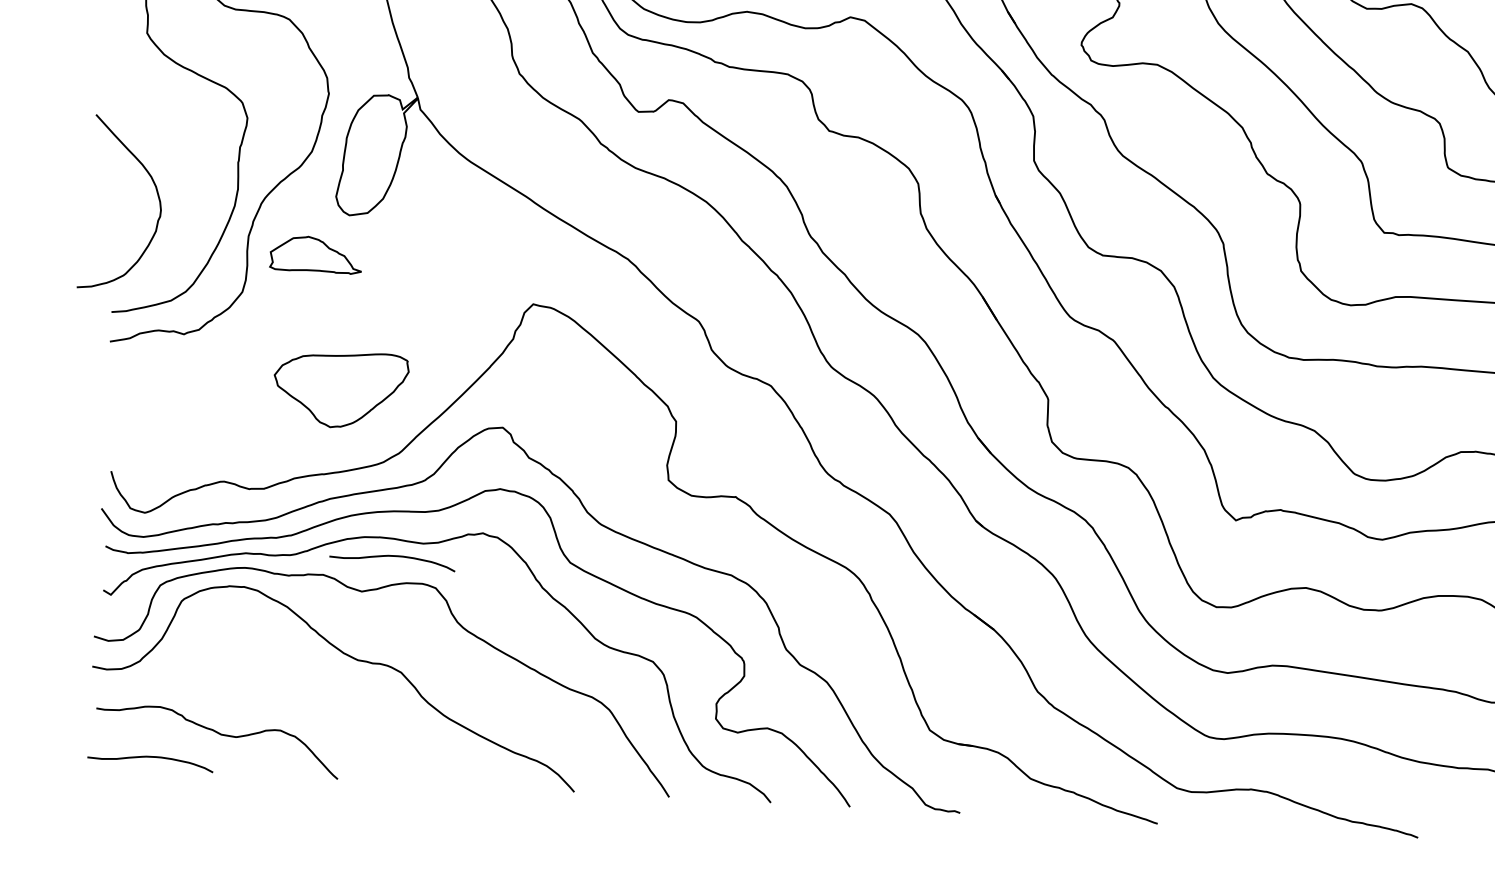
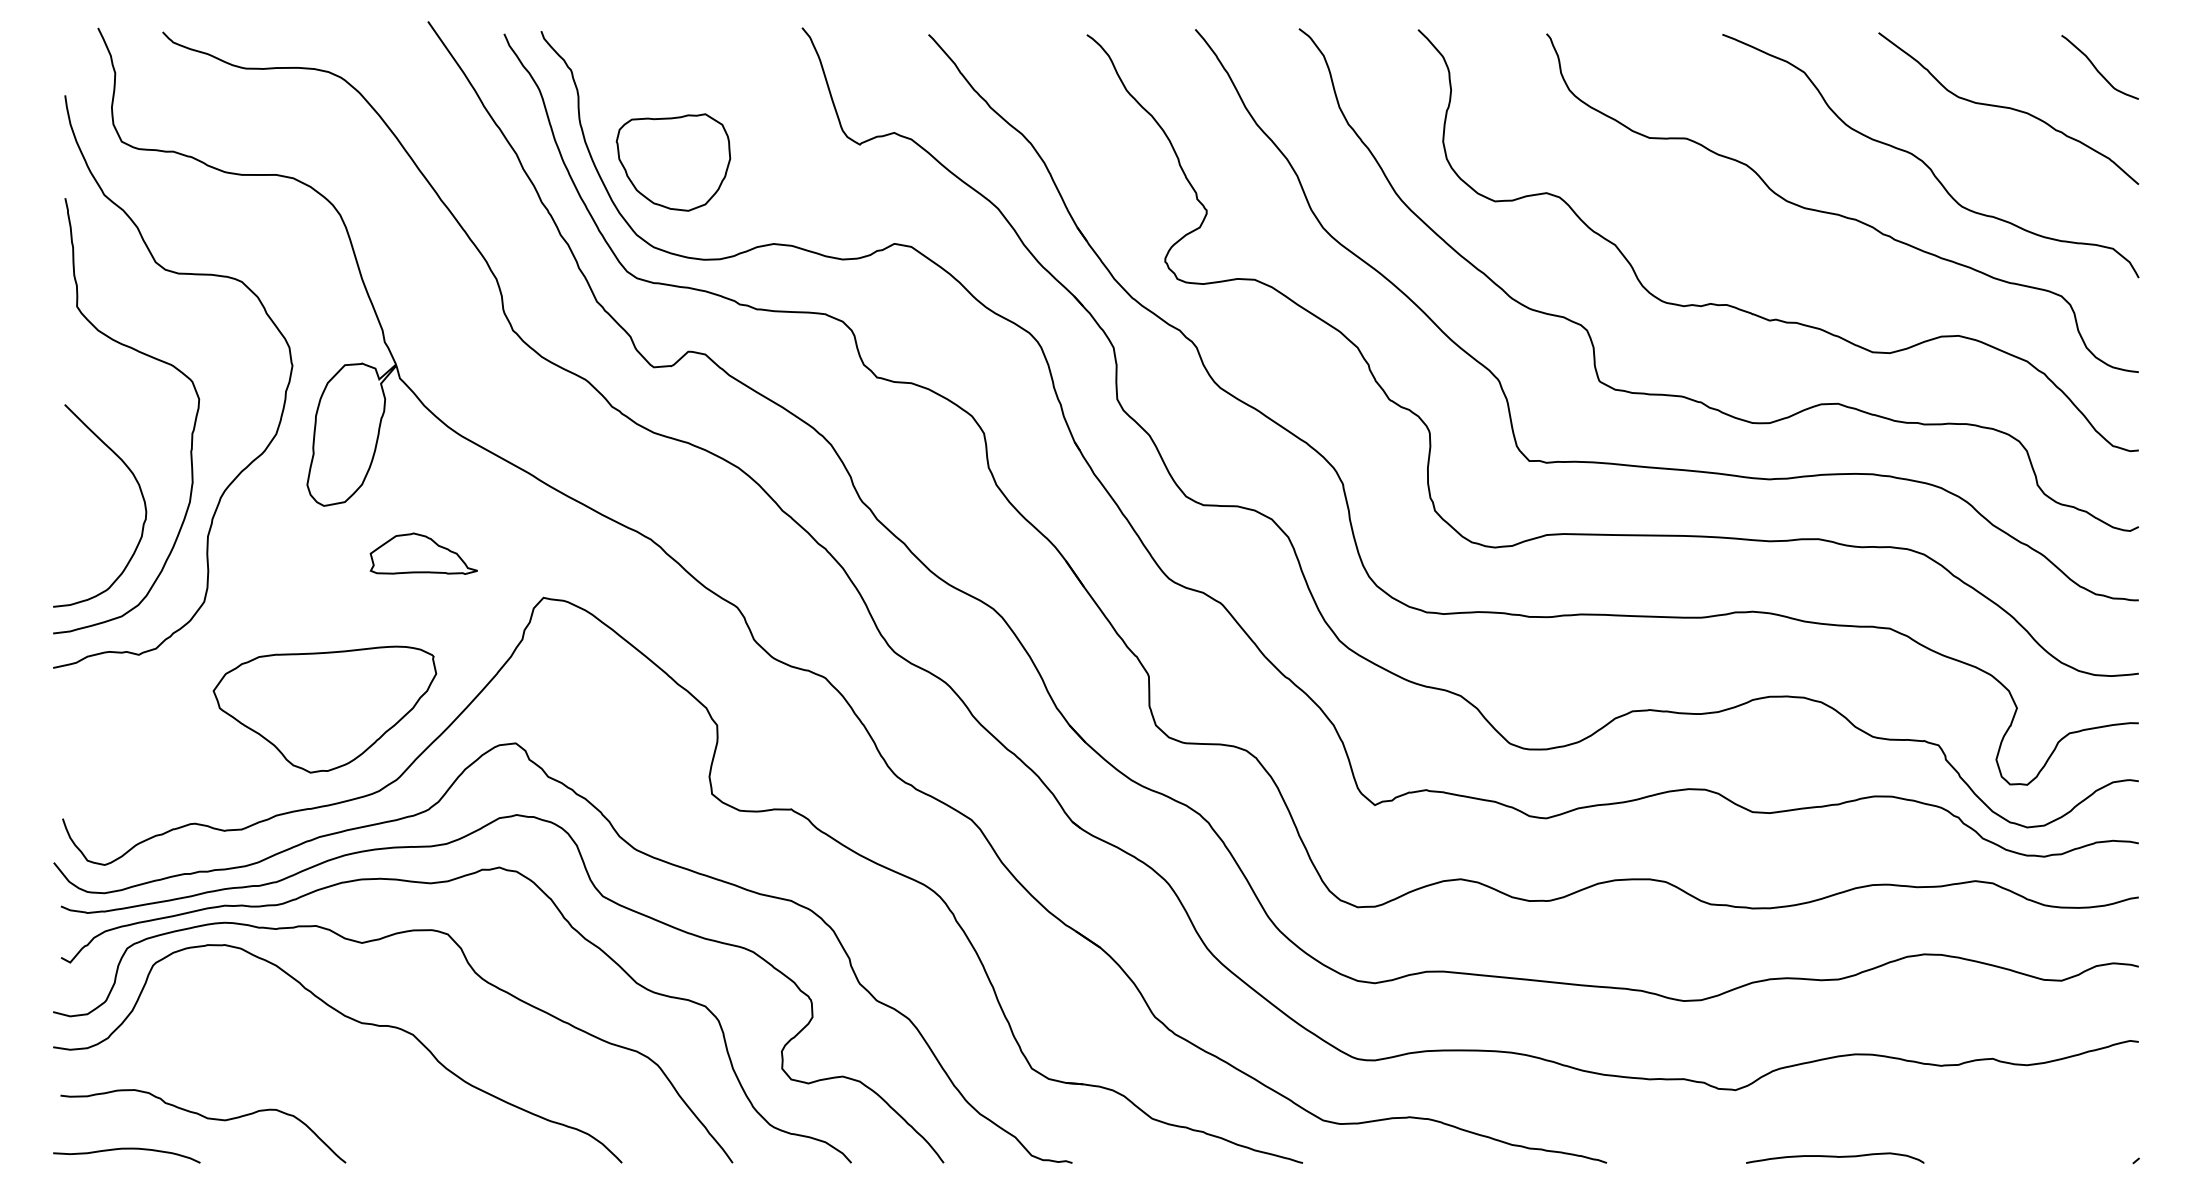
curve: (156, 193) -> (140, 492), moved
part: (315, 254) -> (423, 553), moved
part: (340, 389) -> (324, 709), size x1.43
curve: (392, 556) -> (395, 900), removed

